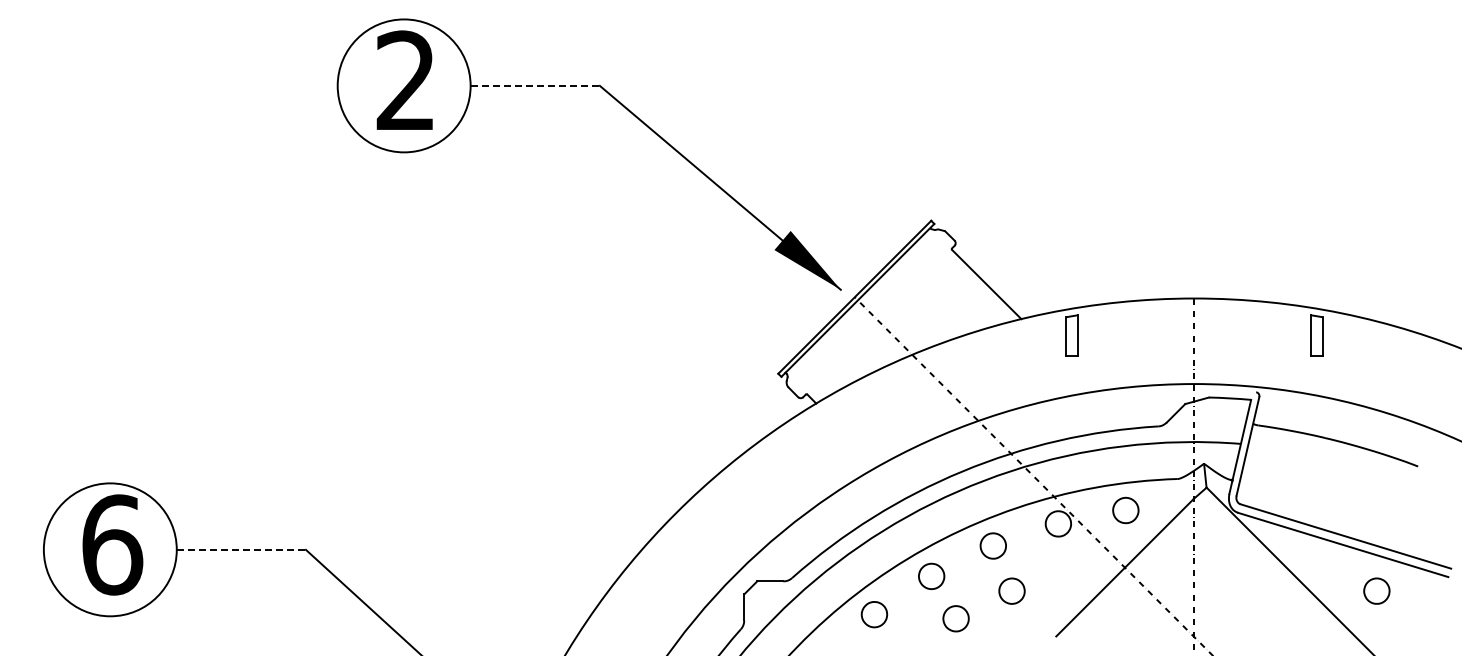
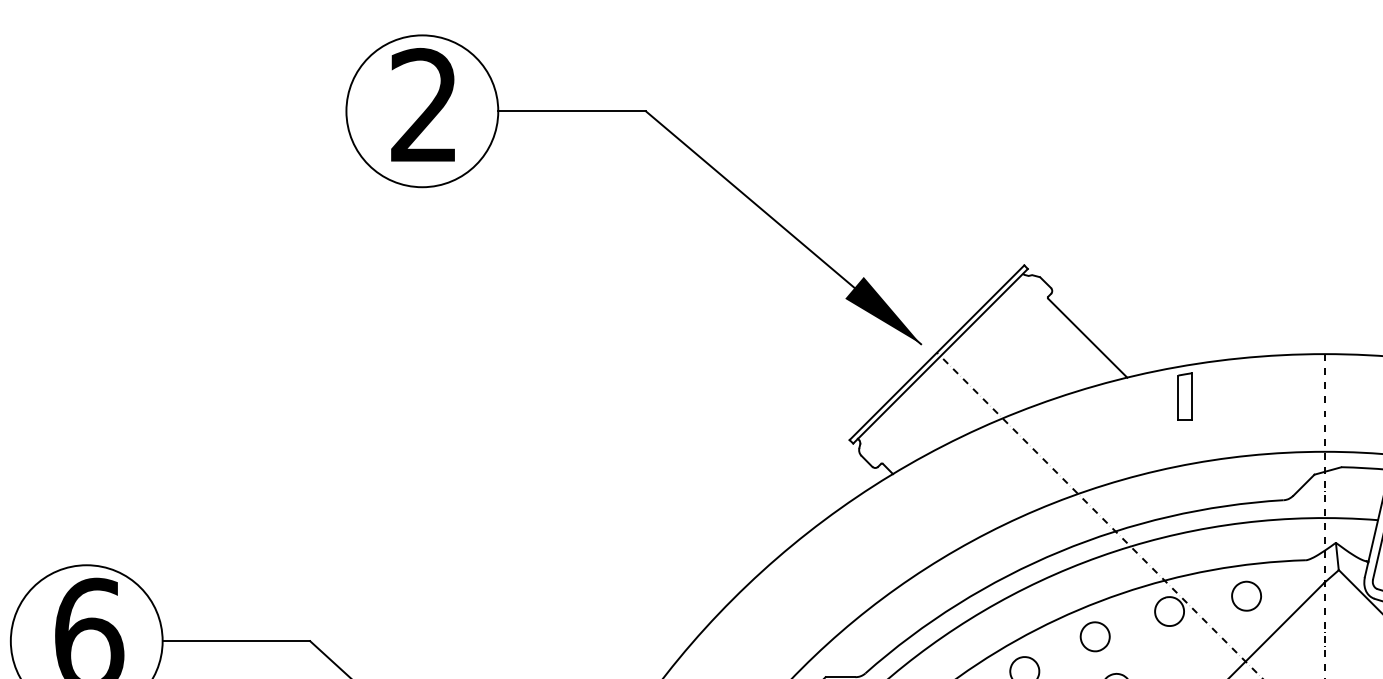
line: (535, 85) -> (572, 110), dashed -> solid
line: (241, 549) -> (236, 640), dashed -> solid

